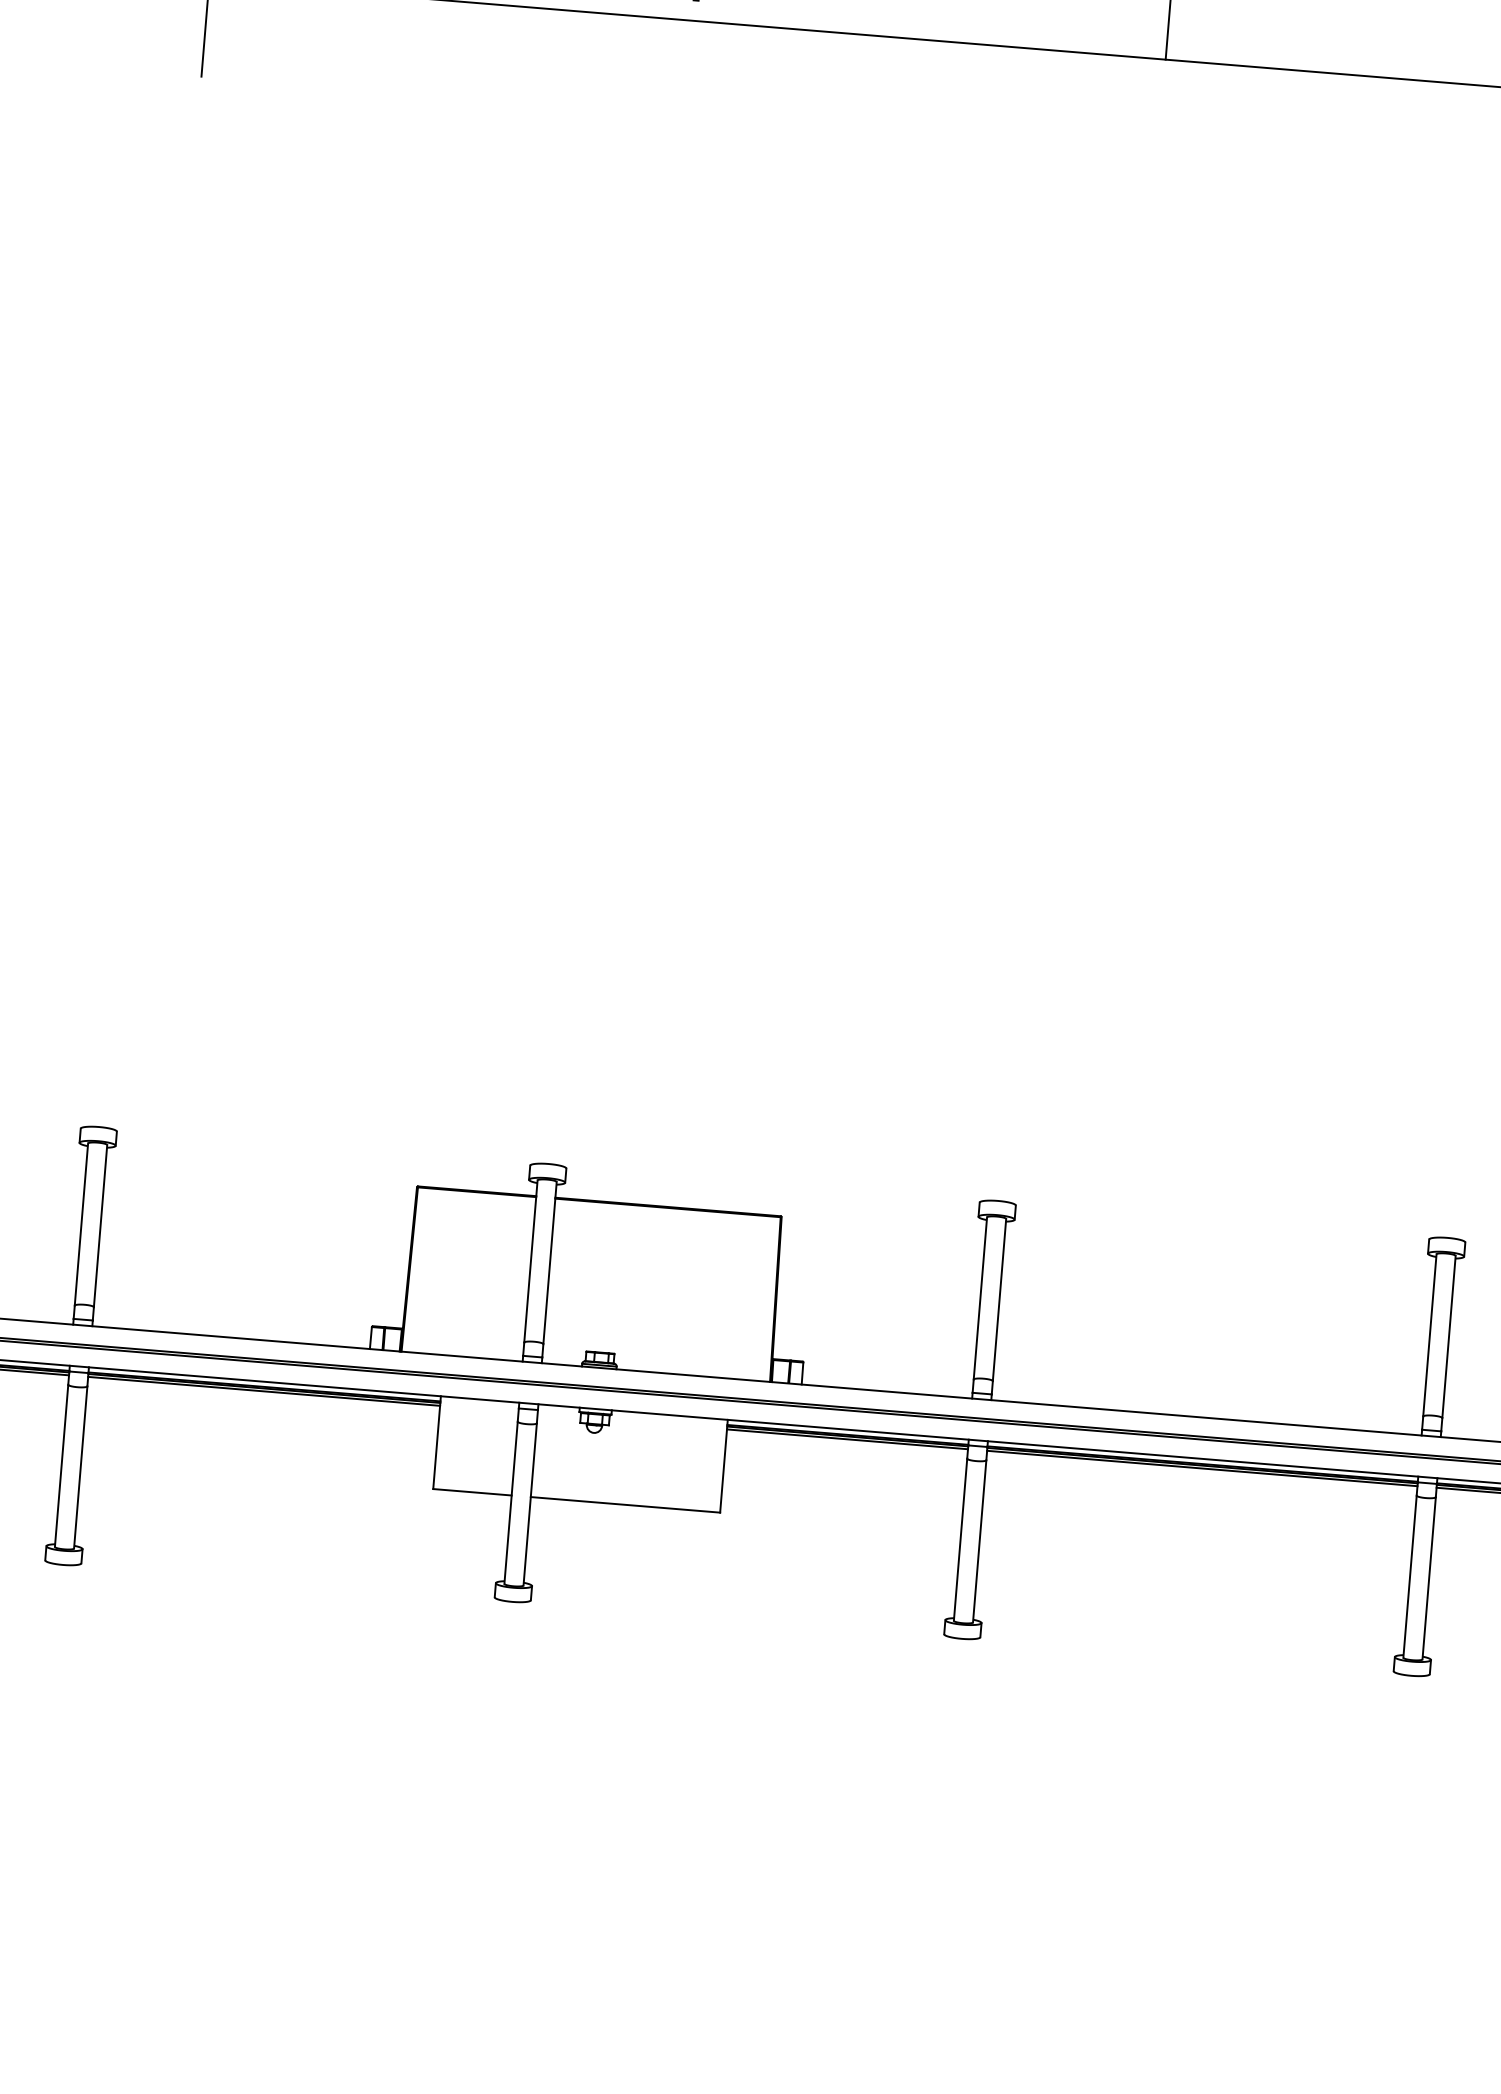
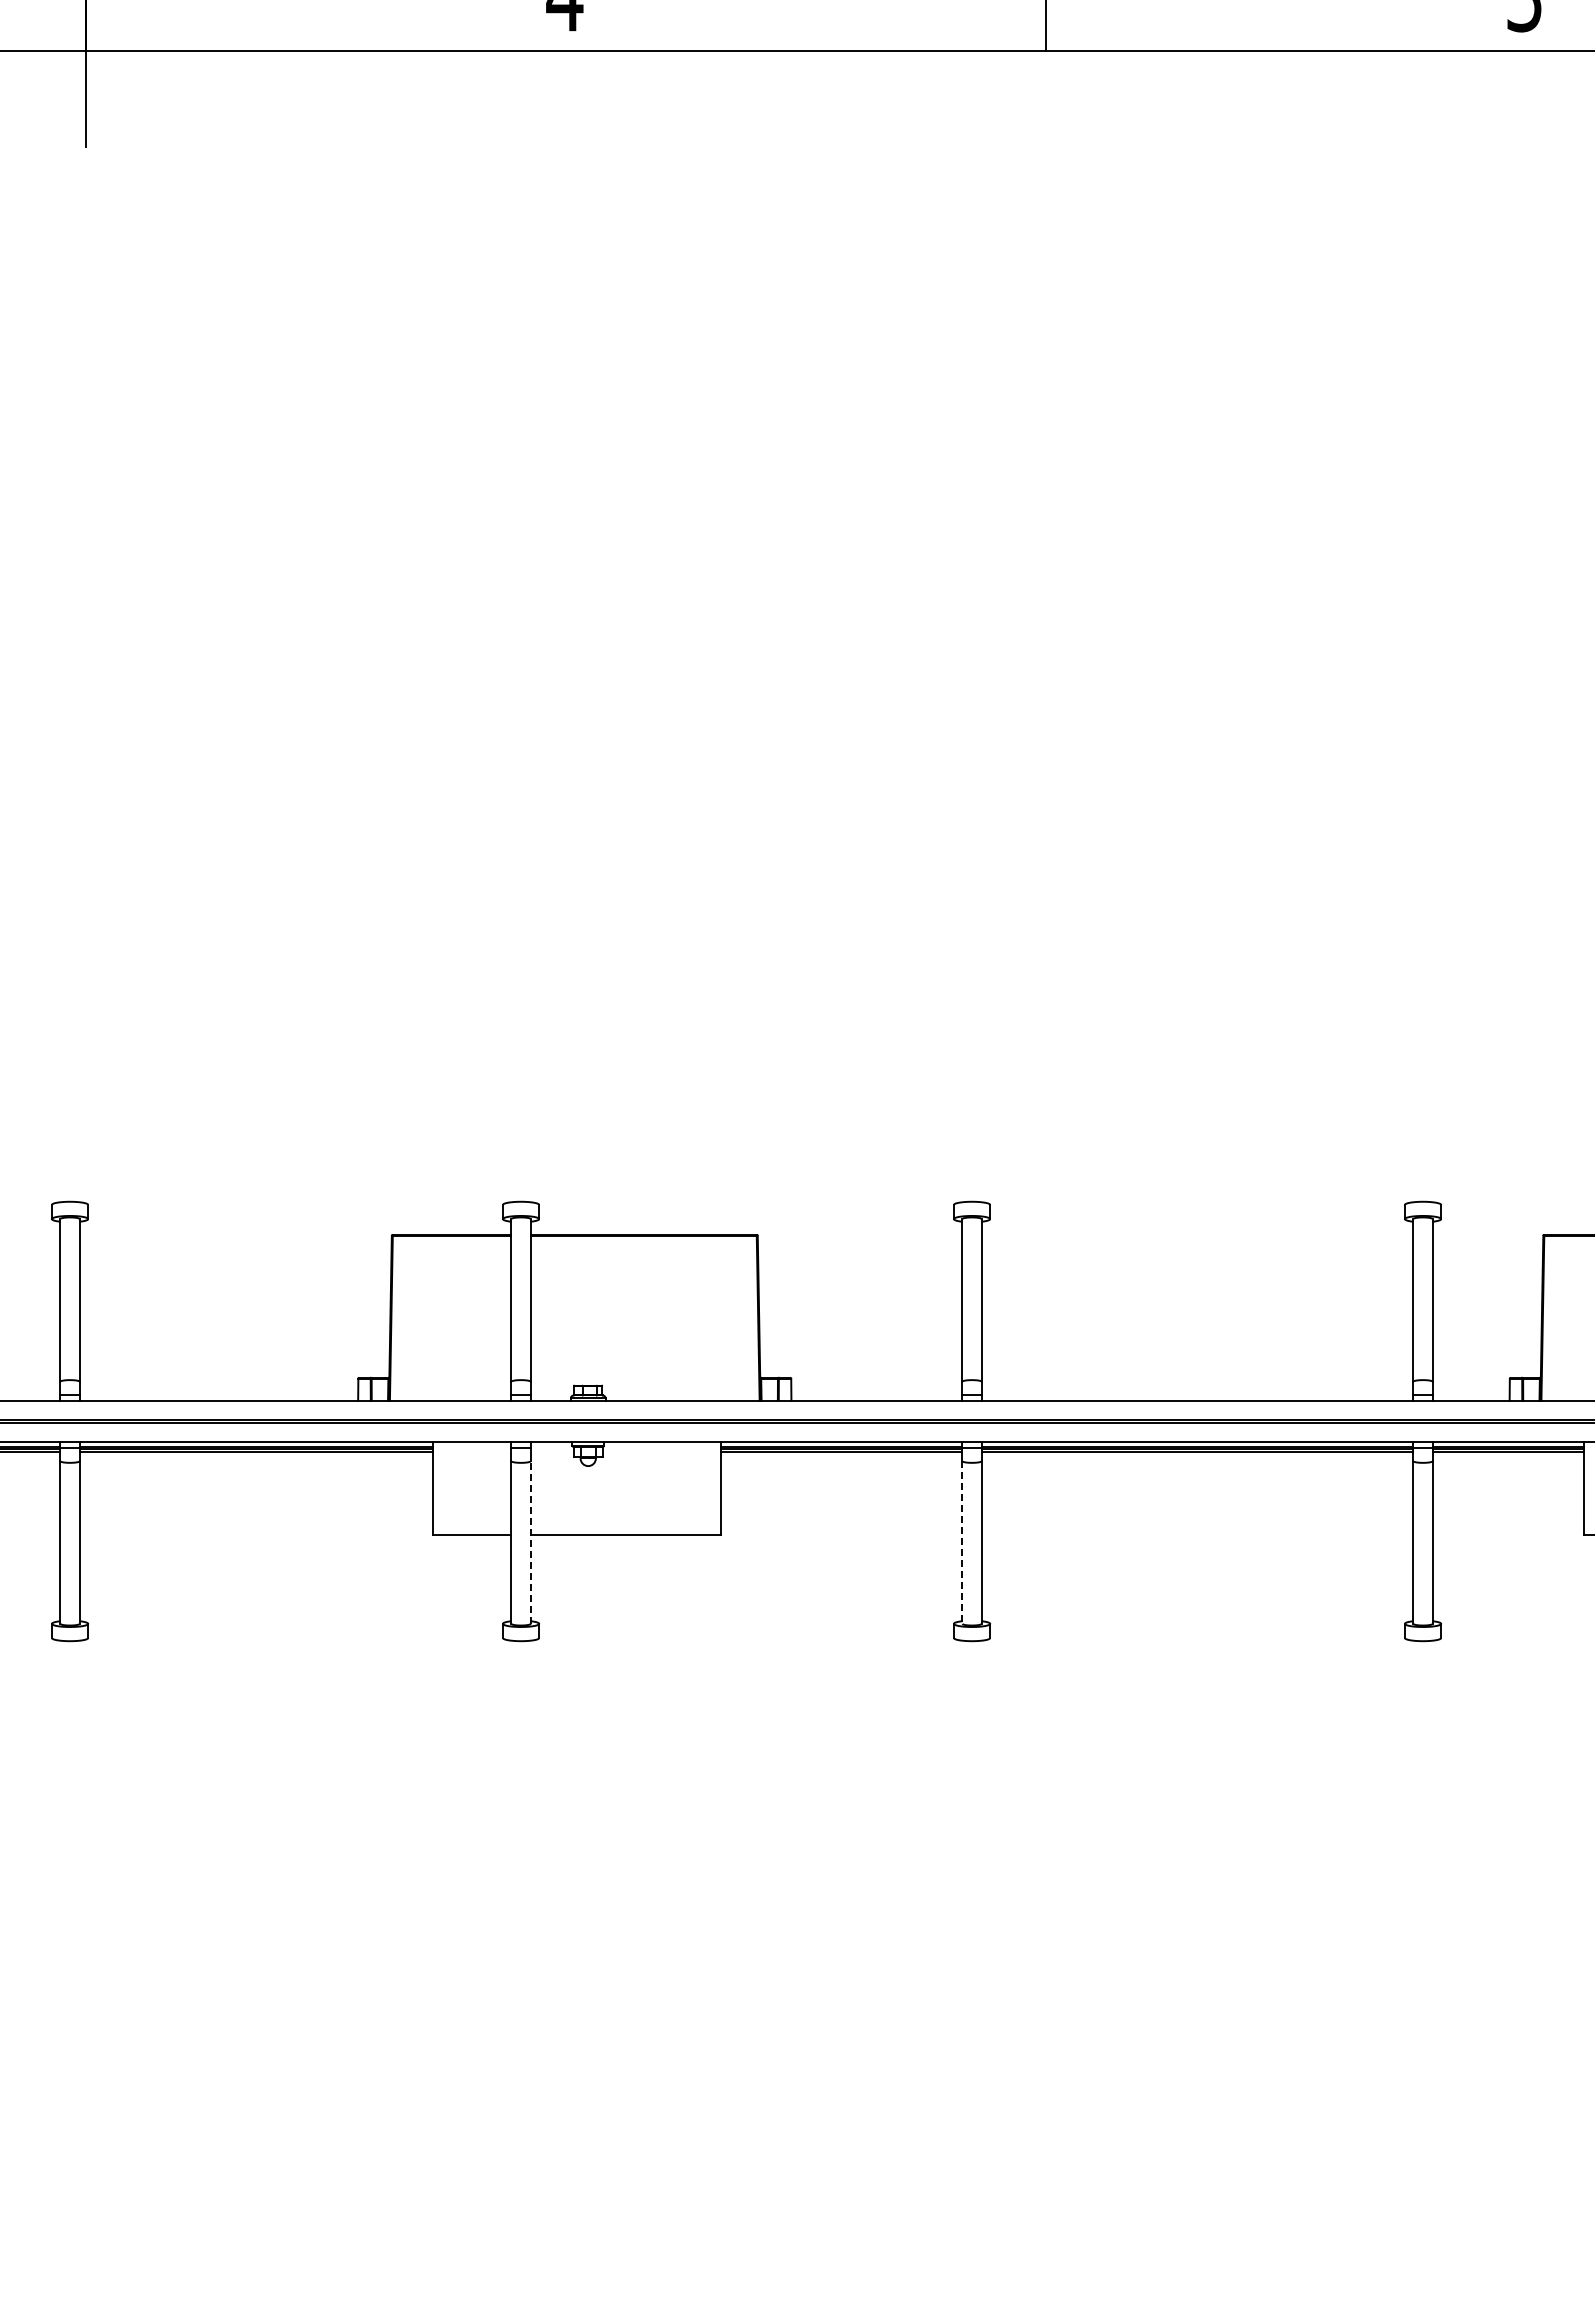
line: (530, 1504) -> (530, 1542), solid -> dashed
line: (960, 1540) -> (962, 1543), solid -> dashed

